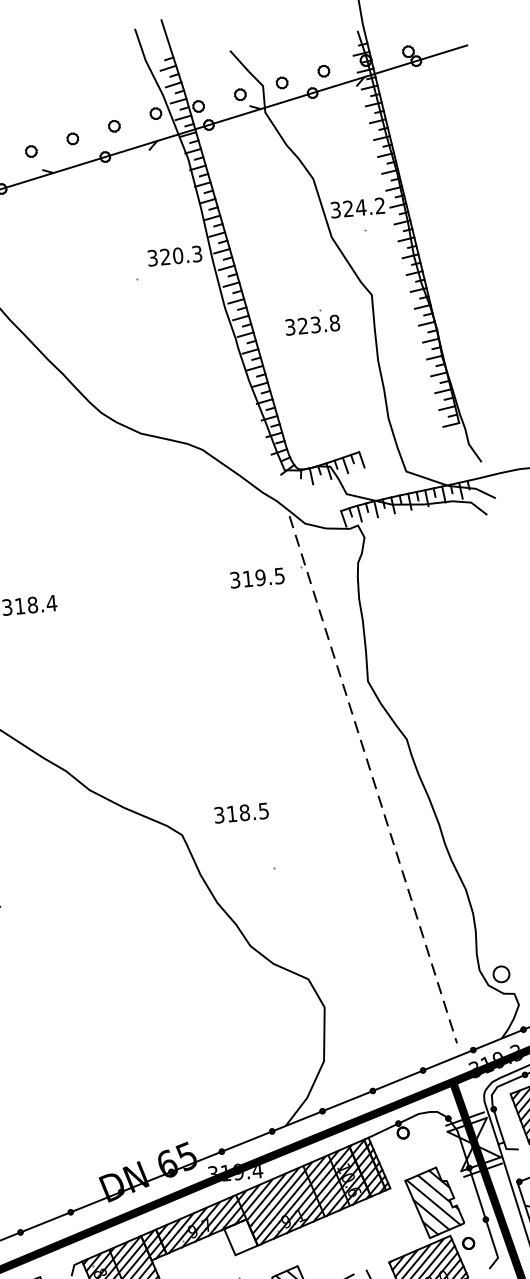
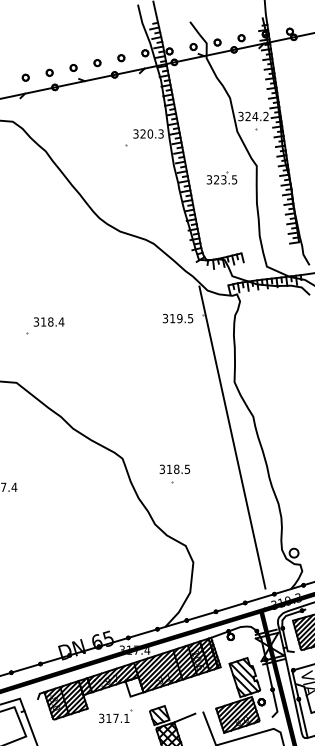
text: (334, 322) -> (234, 179), 323.8 -> 323.5
line: (373, 779) -> (232, 437), dashed -> solid
text: (240, 813) -> (174, 469), moved
text: (238, 1170) -> (136, 649), 319.4 -> 317.4

